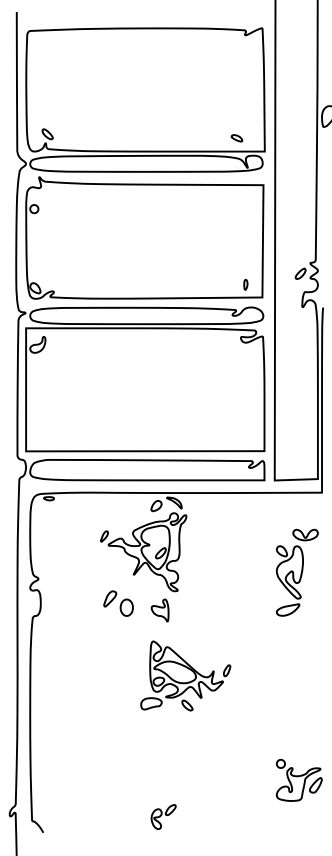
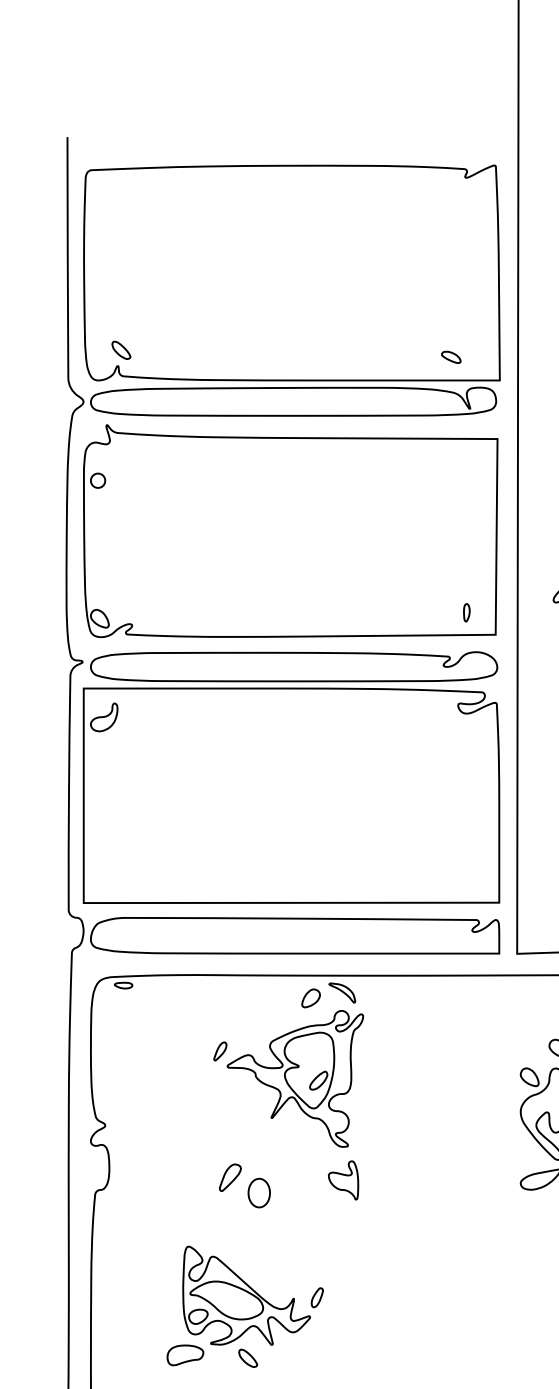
part: (118, 603) -> (244, 1185), moved
part: (159, 610) -> (342, 1180), moved
part: (185, 675) -> (244, 1305), moved

